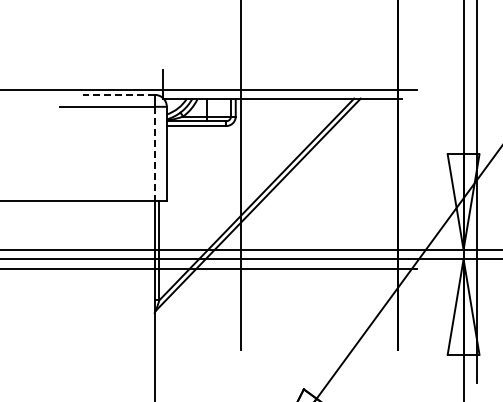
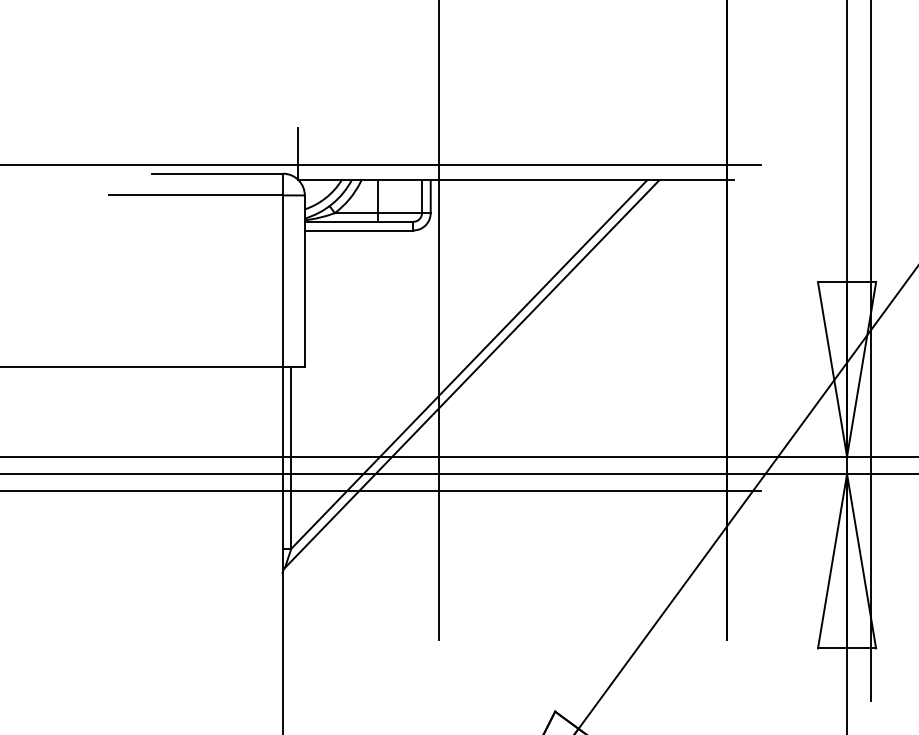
line: (119, 94) -> (218, 172), dashed -> solid
line: (154, 153) -> (282, 280), dashed -> solid

